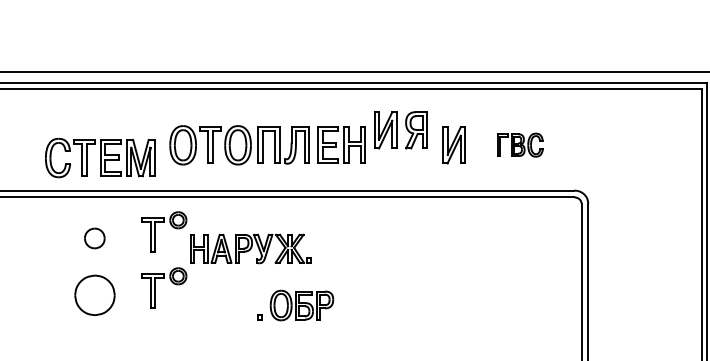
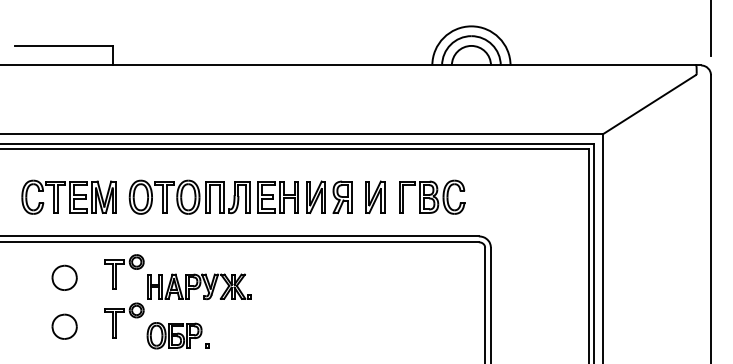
part: (401, 129) -> (329, 196), moved
part: (520, 144) -> (432, 196), size x1.67
part: (99, 157) -> (68, 196), moved
part: (94, 238) -> (64, 277), size x1.43
part: (94, 294) -> (64, 326), size x0.71
part: (301, 305) -> (174, 335), moved

